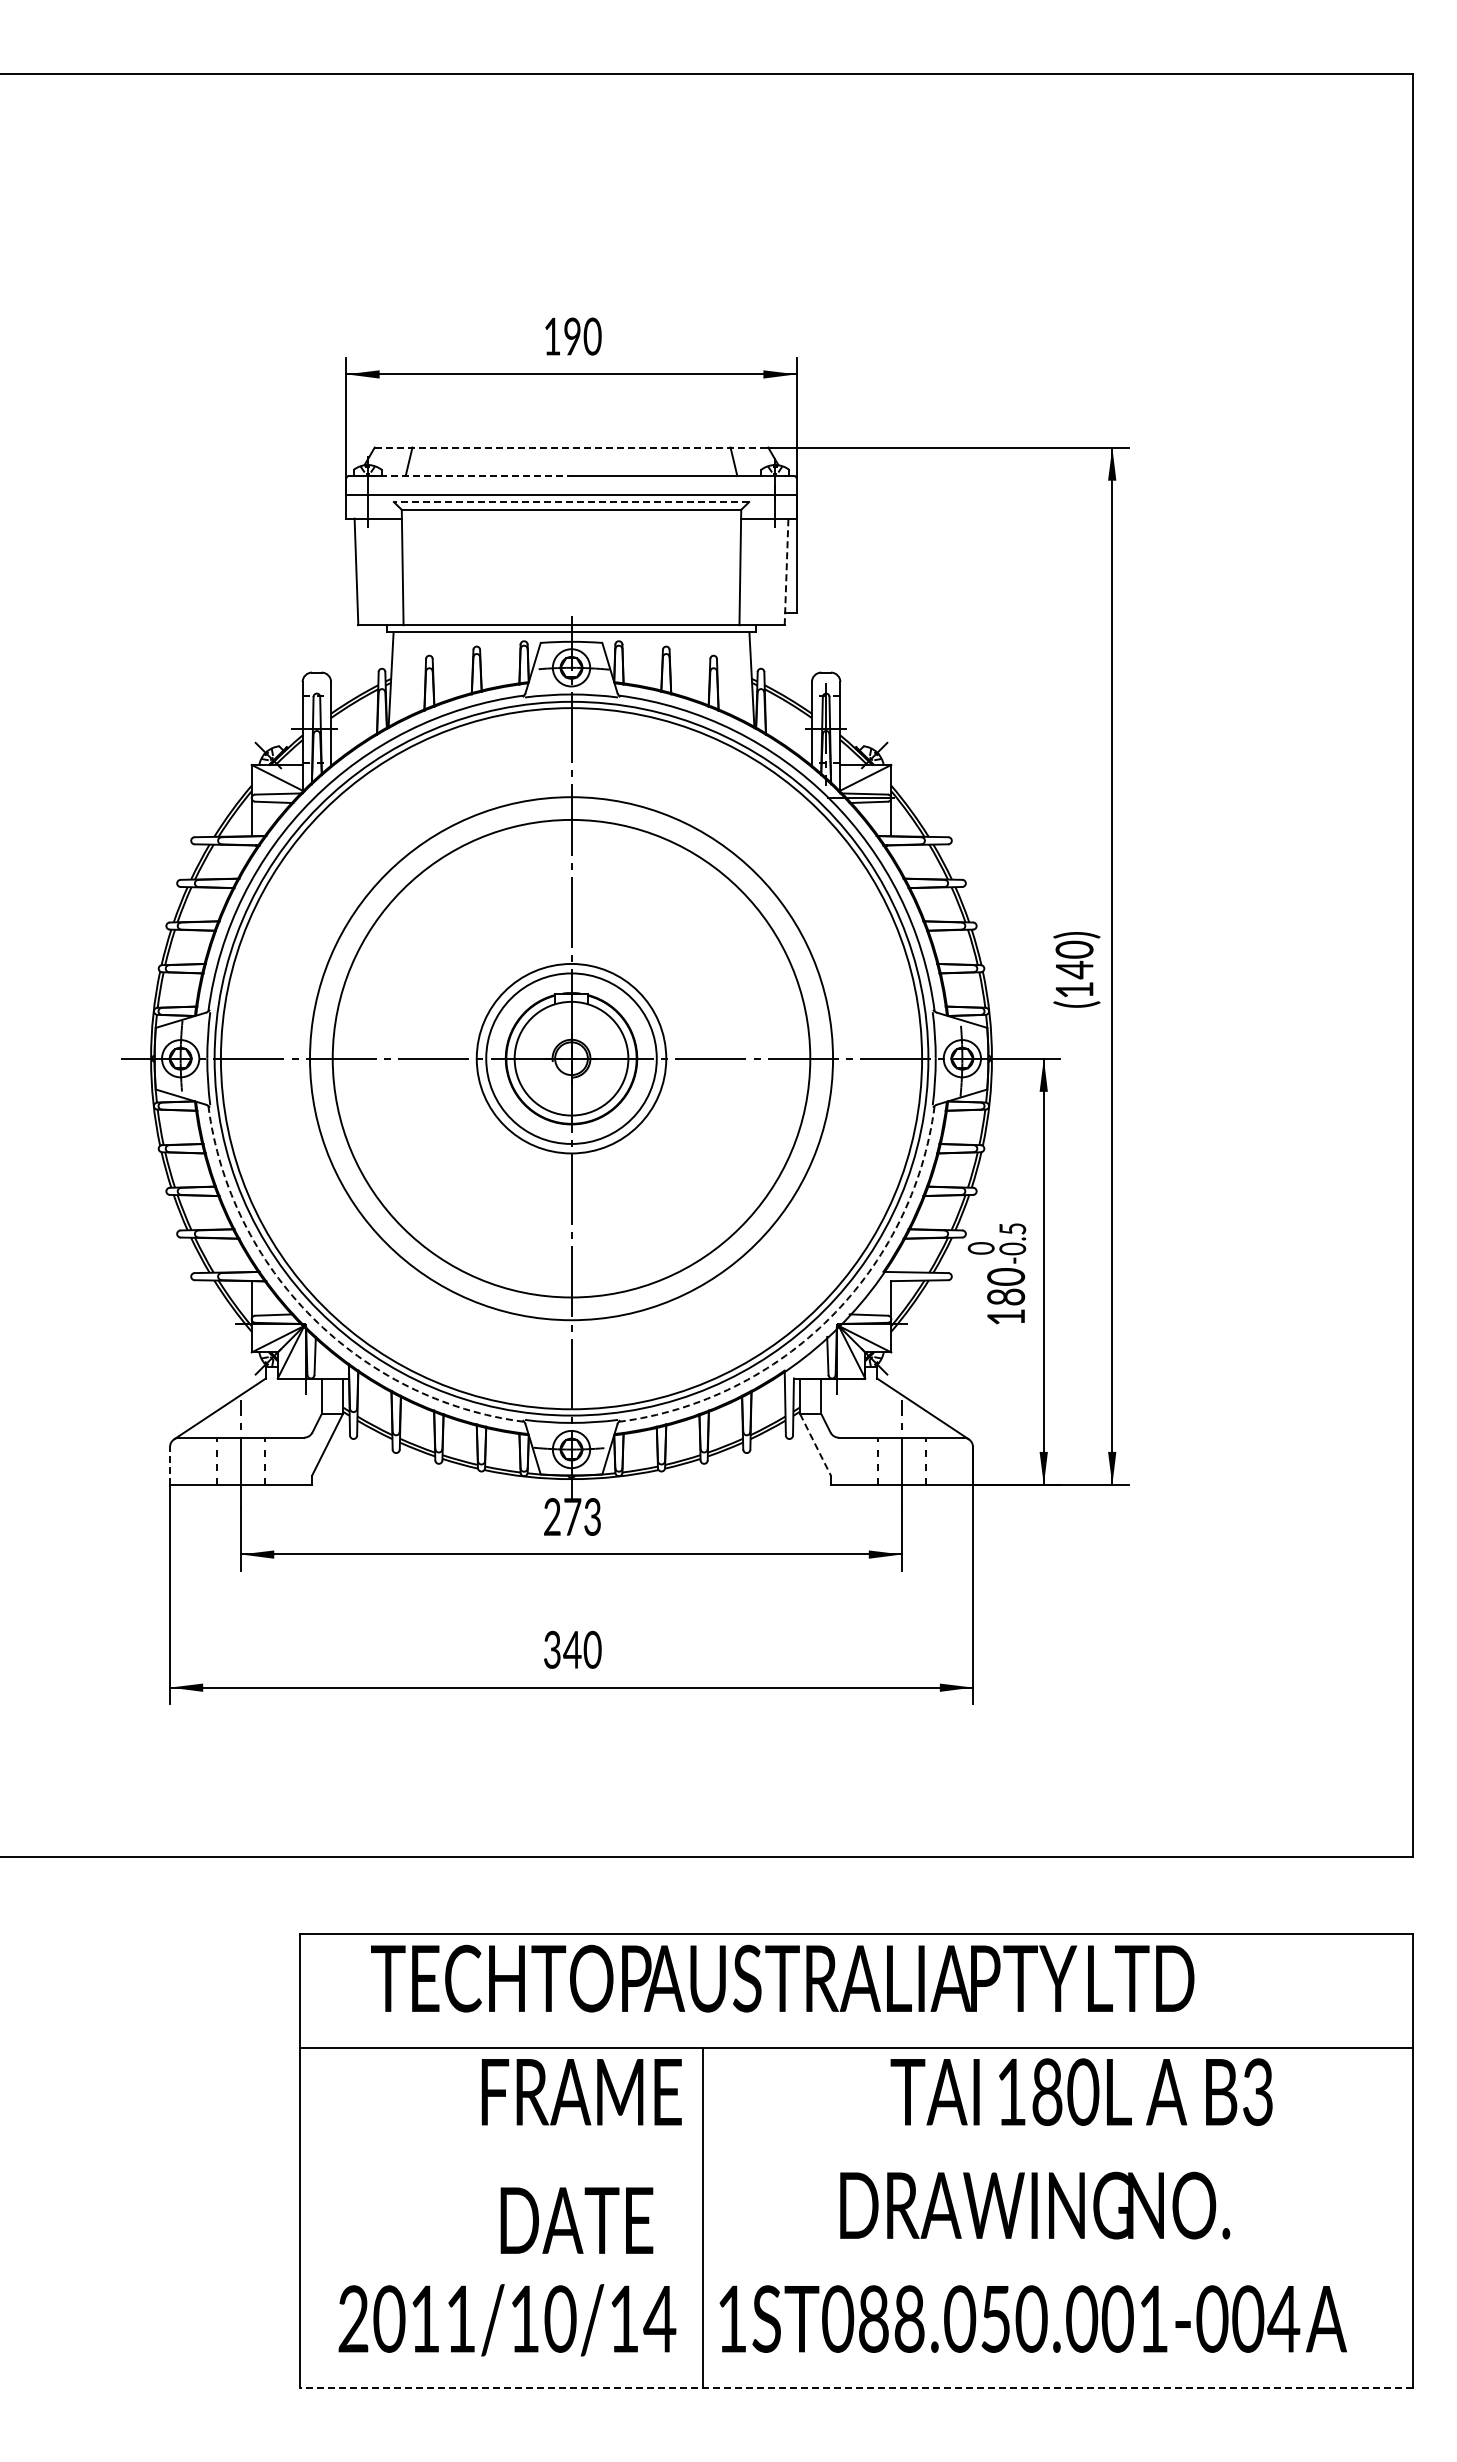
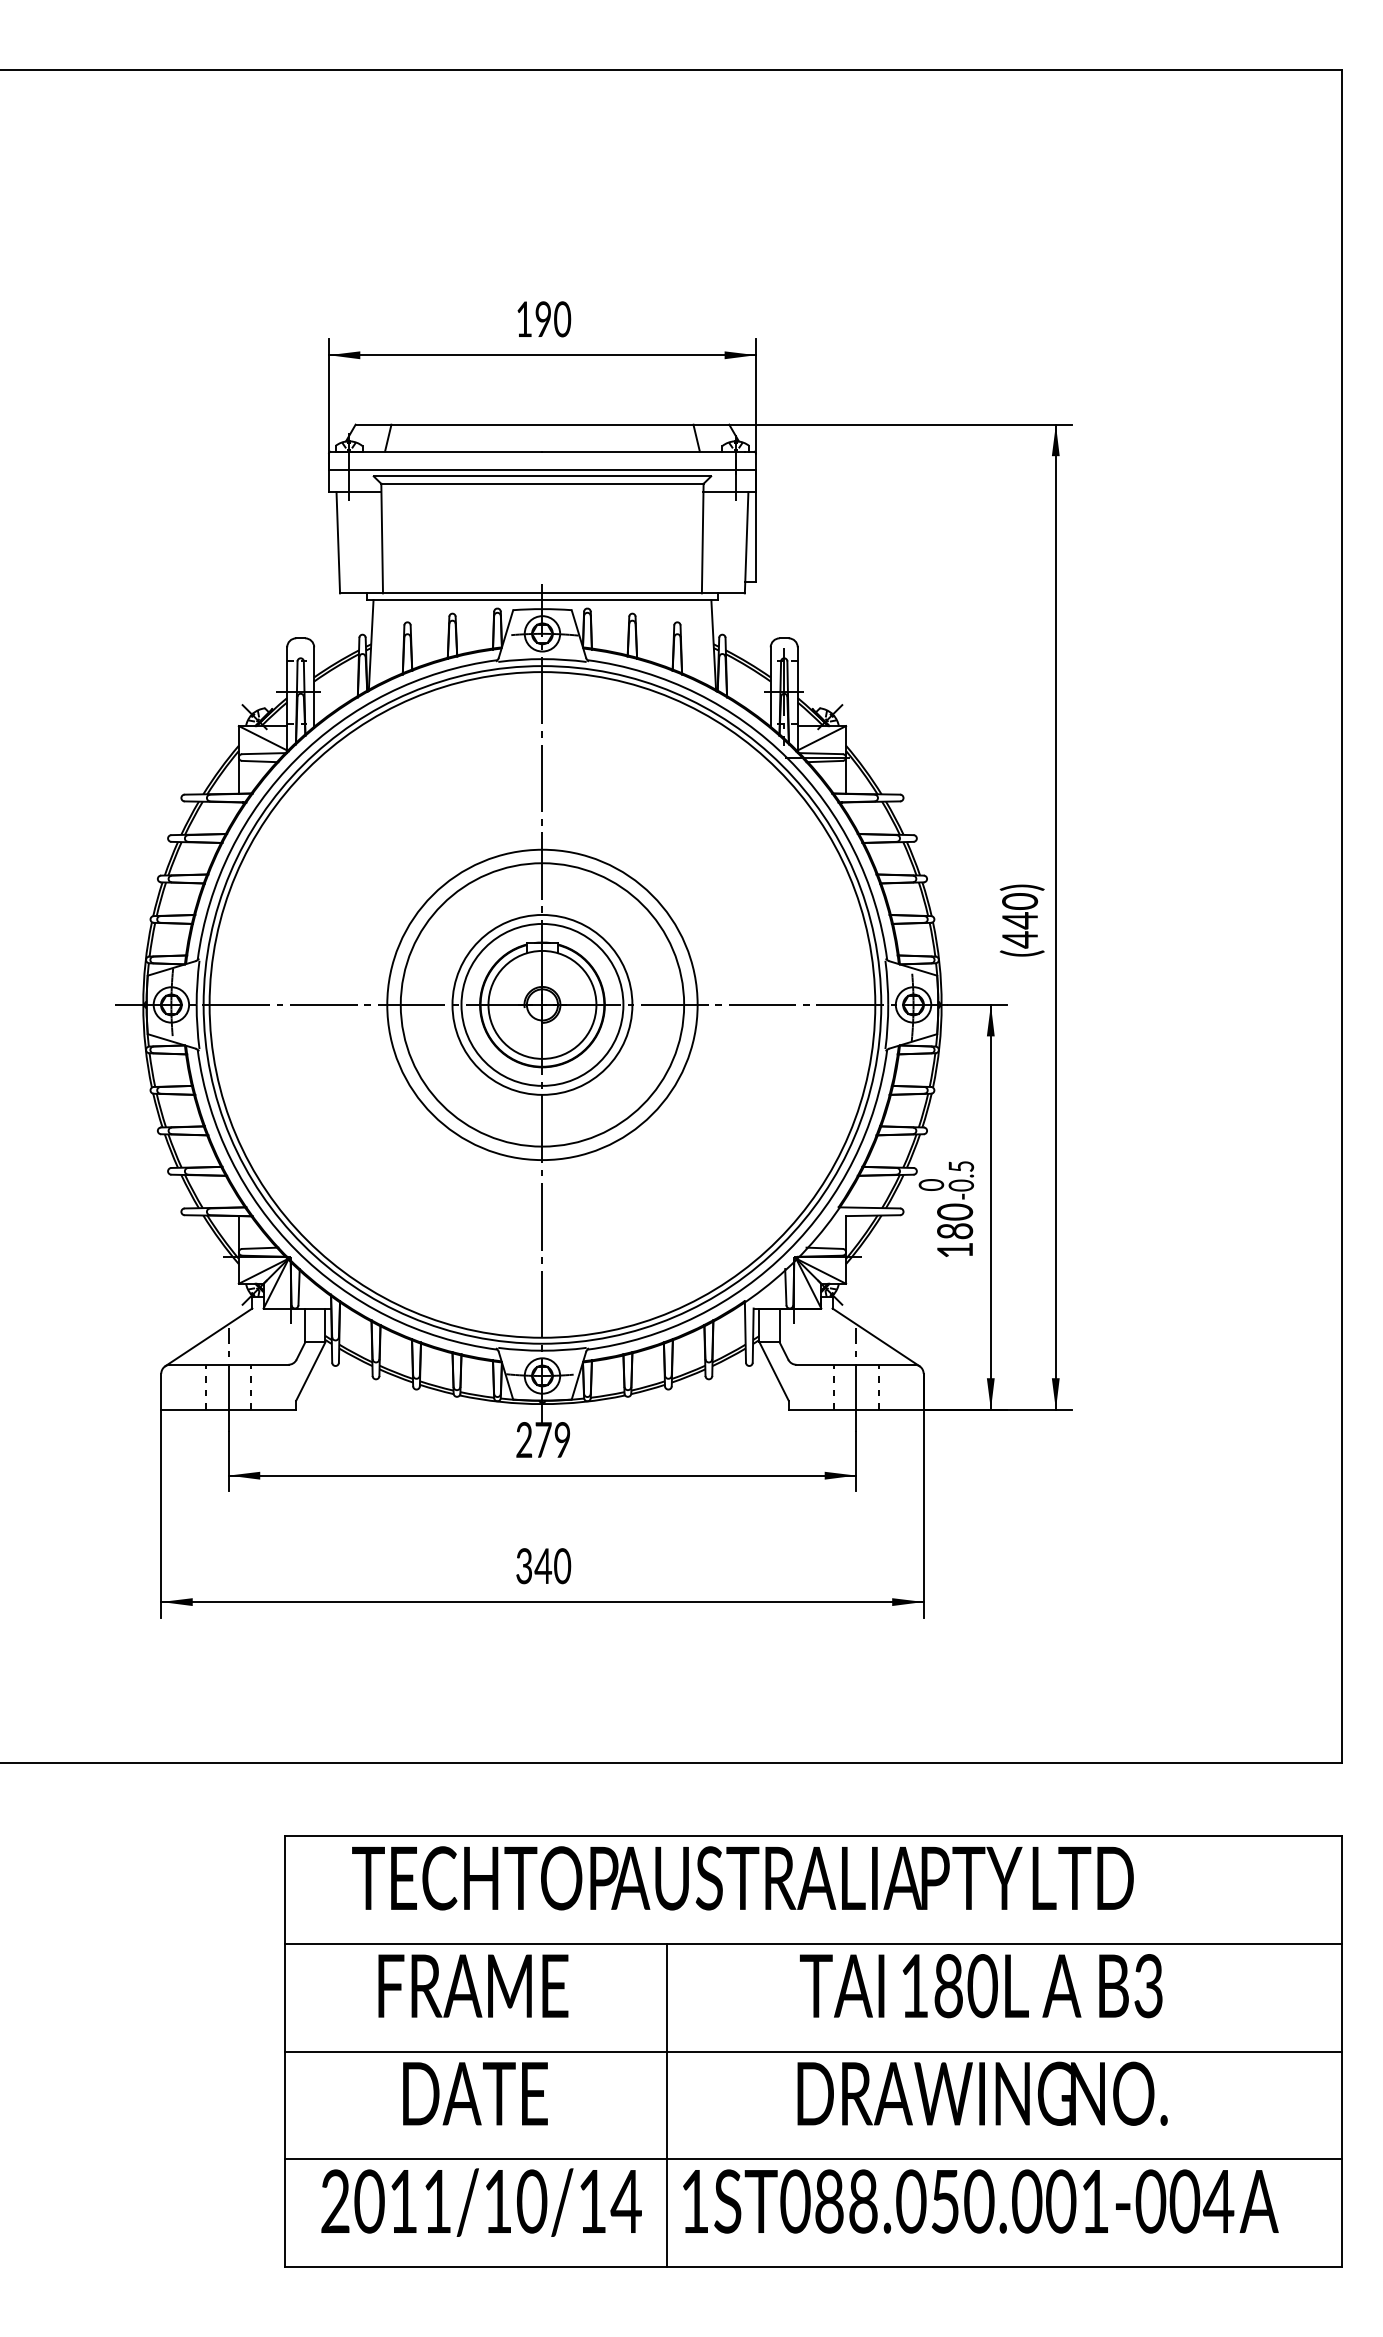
line: (571, 447) -> (542, 424), dashed -> solid
line: (464, 475) -> (440, 451), dashed -> solid
line: (571, 502) -> (542, 476), dashed -> solid
line: (786, 571) -> (746, 542), dashed -> solid
text: (1074, 990) -> (1019, 940), (140) -> (440)
circle: (571, 1058) -> (542, 1004), size x0.62
circle: (571, 1058) -> (542, 1004), size x0.62
arc: (312, 1317) -> (296, 1250), dashed -> solid
arc: (830, 1317) -> (788, 1250), dashed -> solid
line: (815, 1445) -> (774, 1372), dashed -> solid
line: (170, 1466) -> (161, 1392), dashed -> solid
text: (592, 1516) -> (562, 1439), 273 -> 279
text: (1081, 2091) -> (981, 1985), moved
text: (581, 2092) -> (473, 1986), moved
line: (856, 2161) -> (813, 2051), added
text: (576, 2220) -> (475, 2093), moved
line: (856, 2274) -> (813, 2159), added
line: (856, 2388) -> (813, 2267), dashed -> solid

